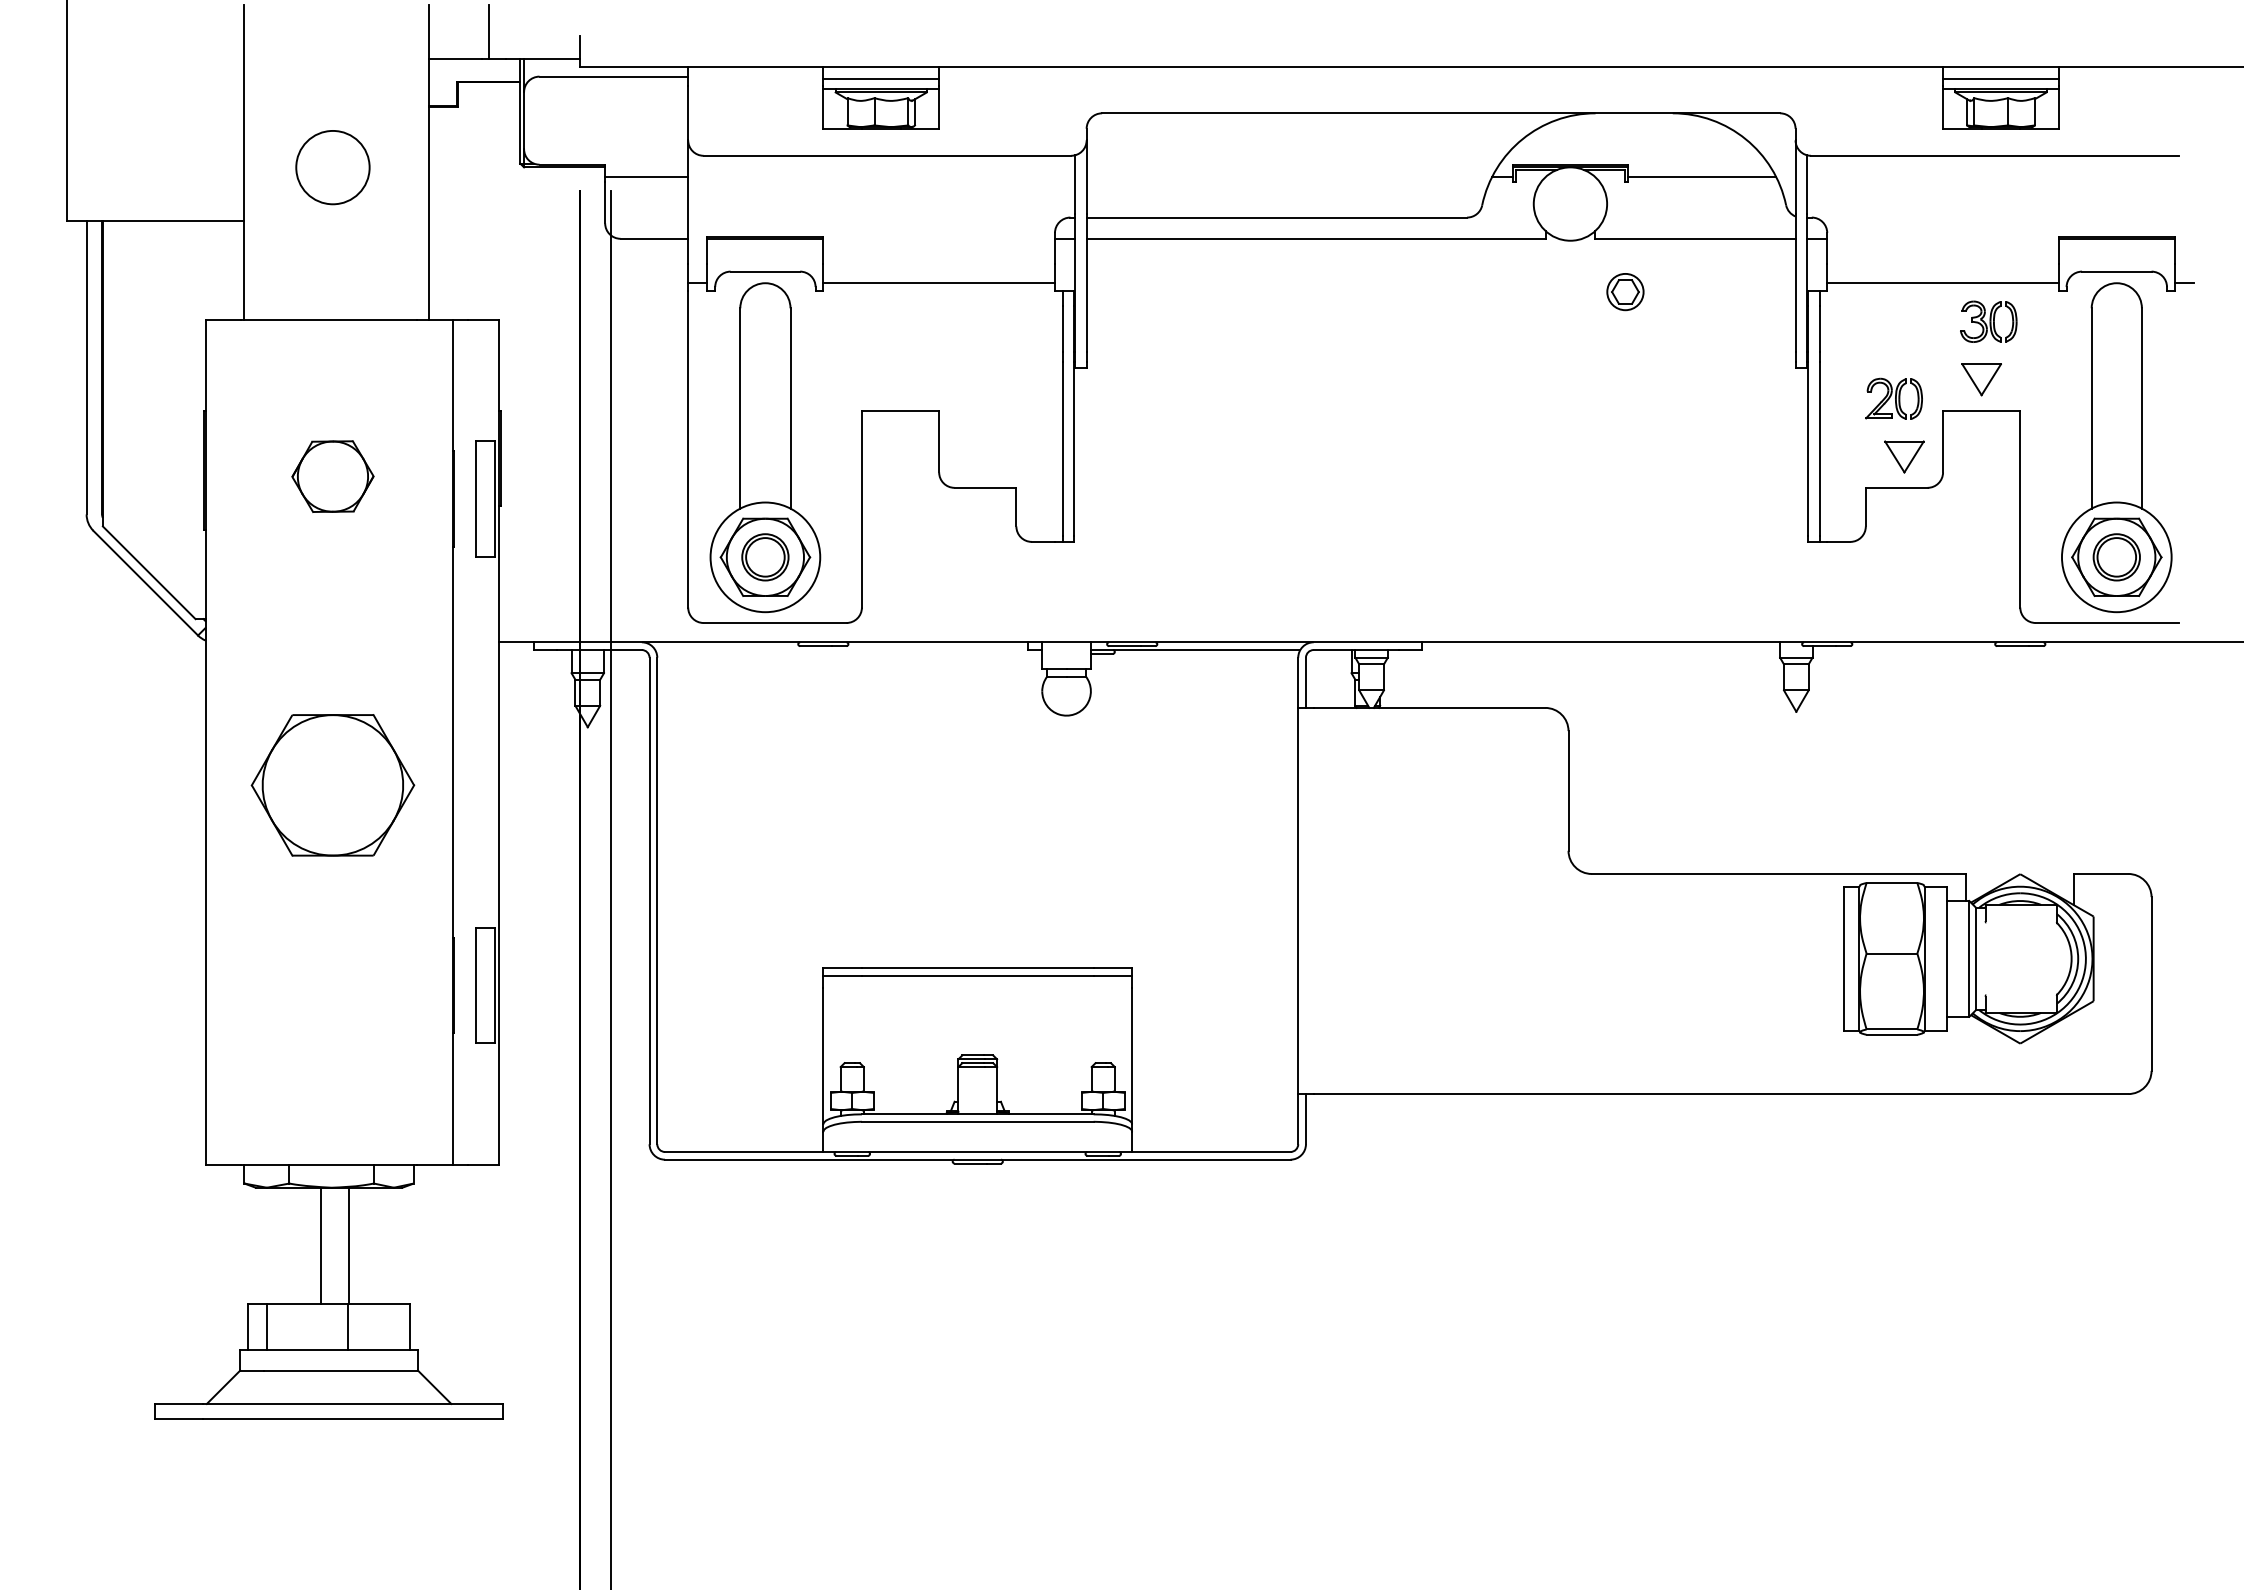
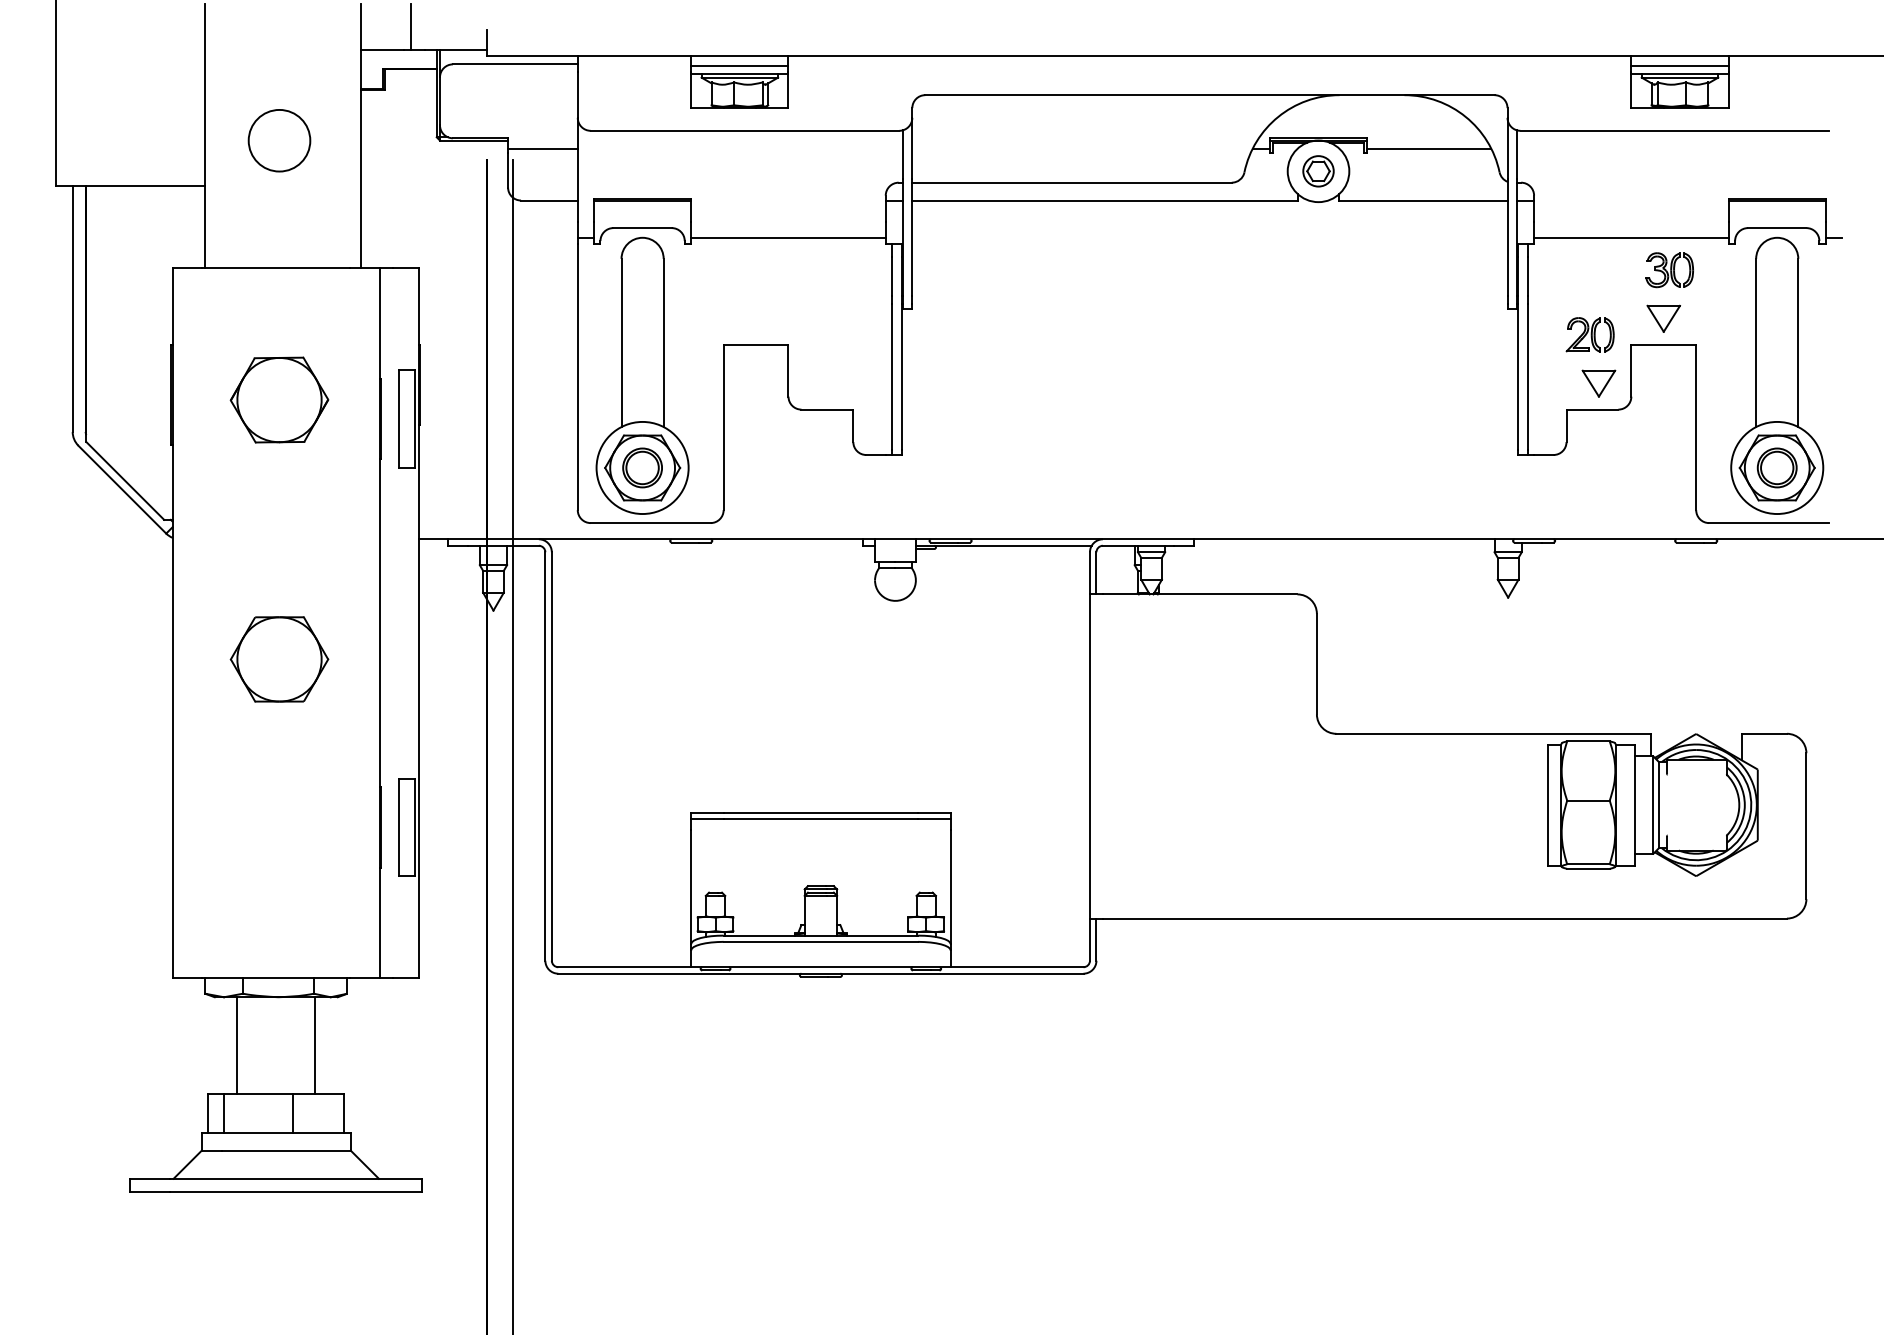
part: (1625, 292) -> (1318, 171), moved
part: (332, 476) -> (279, 400), size x1.43
part: (332, 785) -> (279, 659), size x0.71
line: (321, 1245) -> (315, 1045), moved
line: (348, 1245) -> (237, 1045), moved

